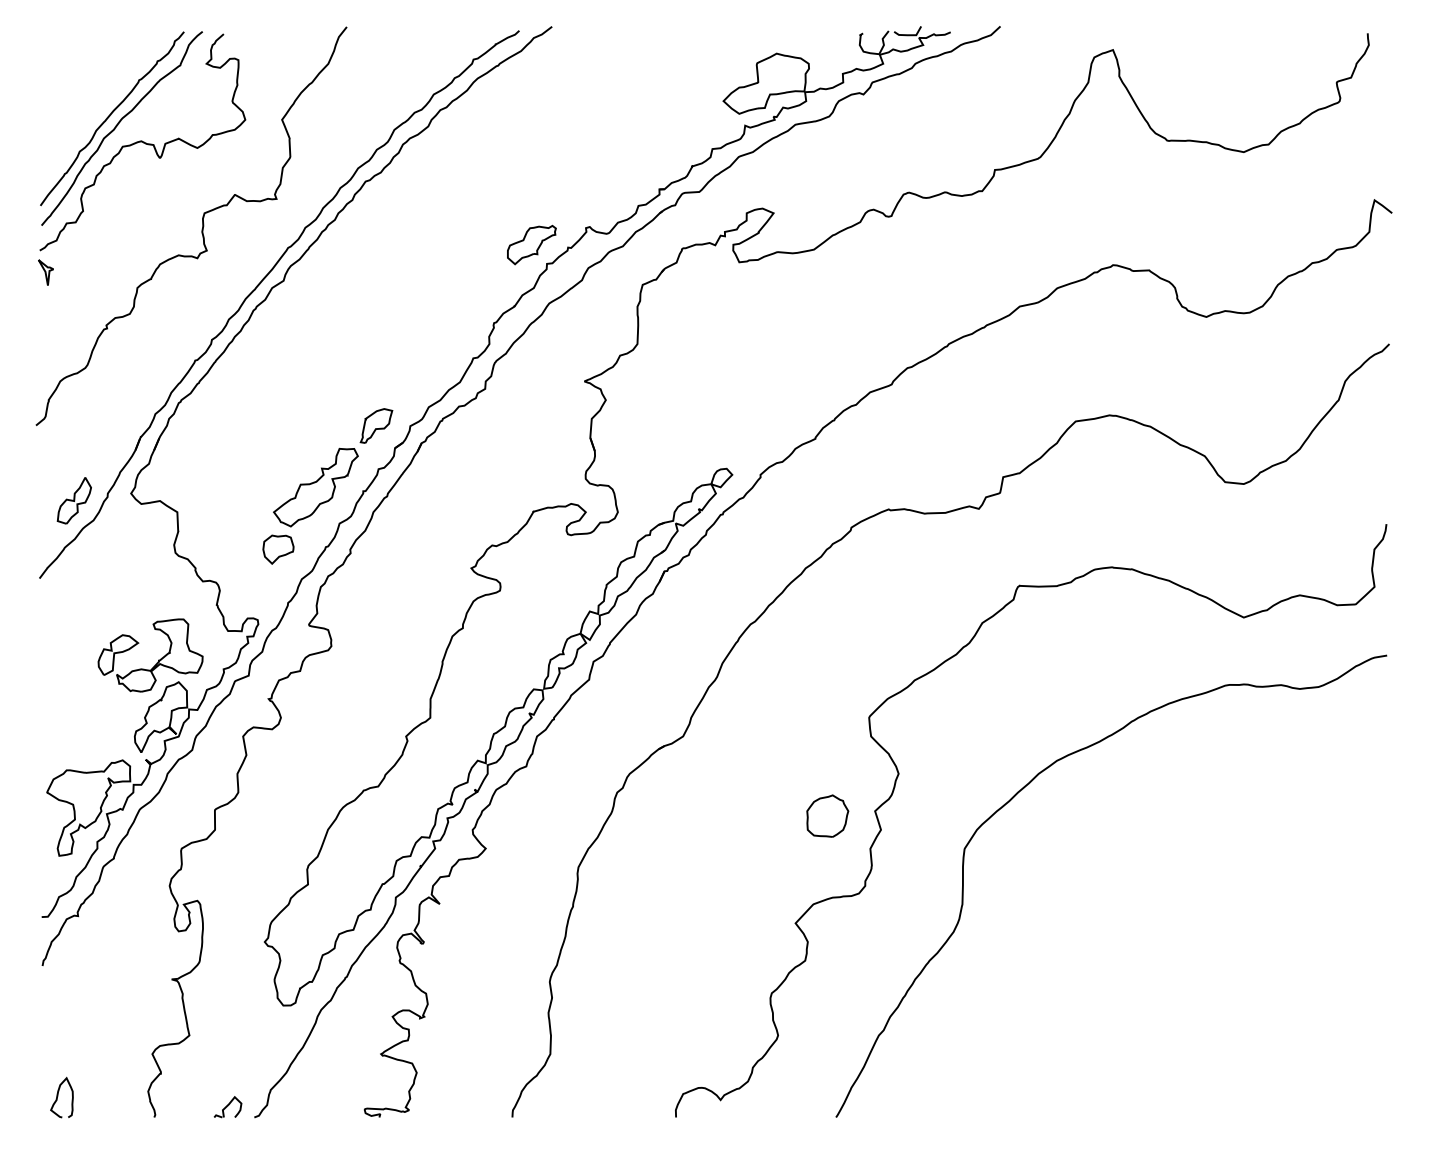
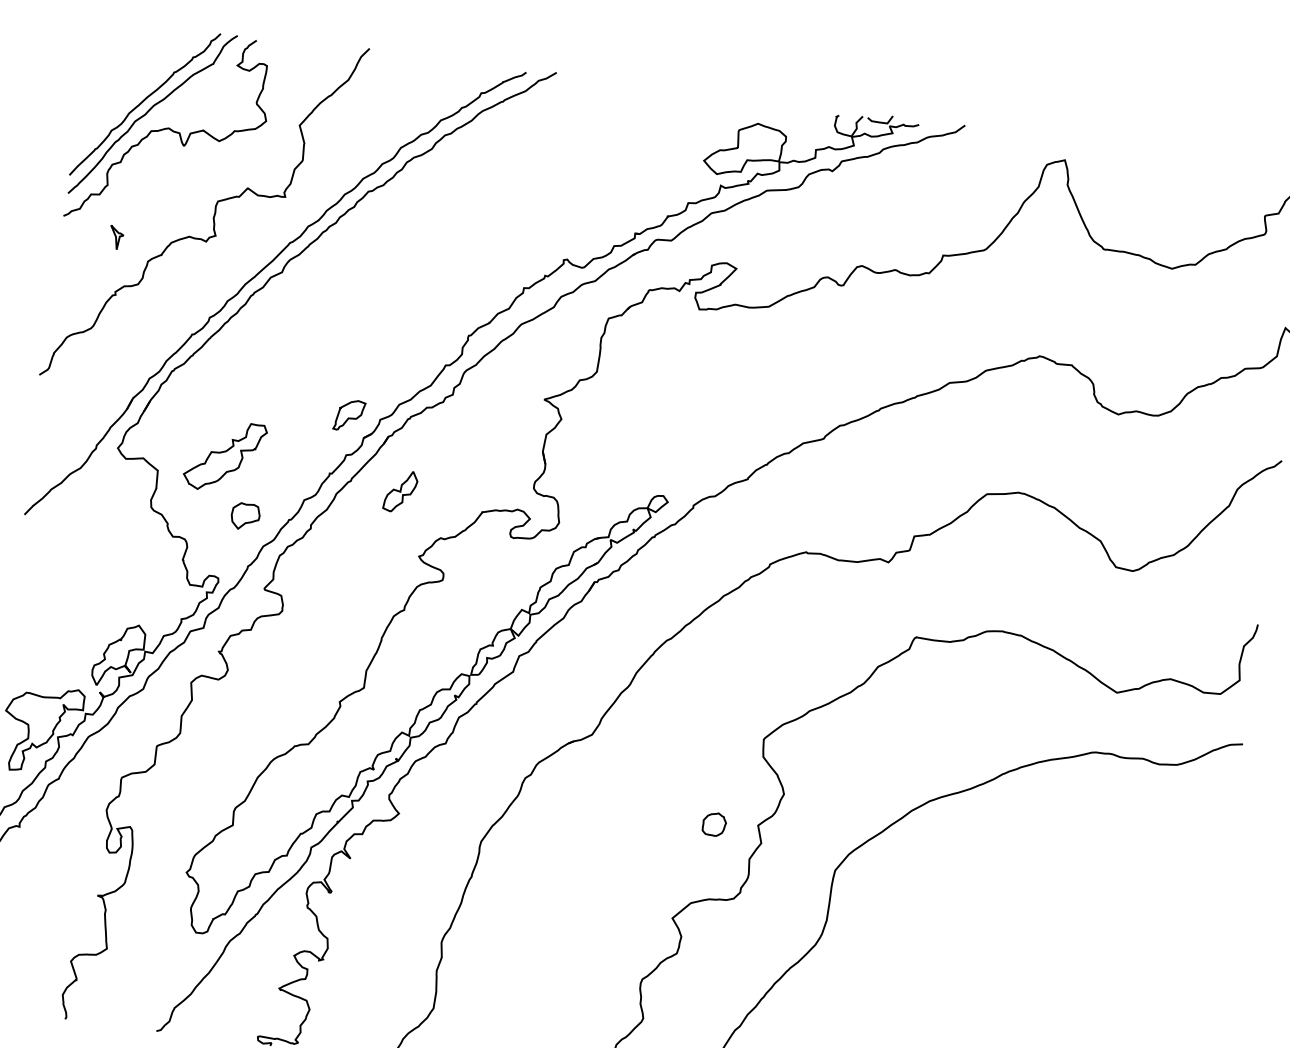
part: (531, 244) -> (512, 268), removed
part: (45, 272) -> (115, 237), moved
part: (315, 487) -> (224, 456), moved
part: (73, 500) -> (399, 491), moved
part: (158, 659) -> (123, 602), removed
part: (827, 815) -> (714, 823), size x0.6
part: (227, 1107) -> (133, 1018), removed

